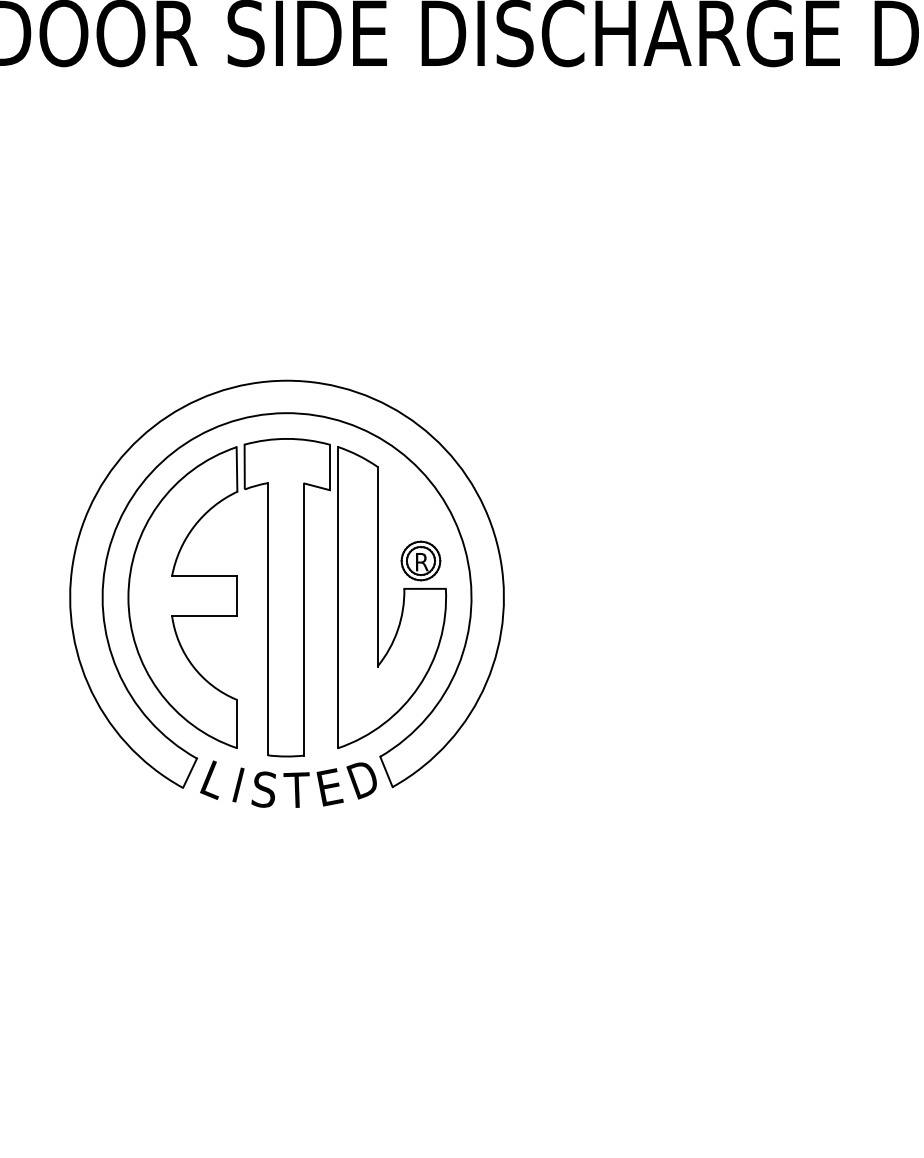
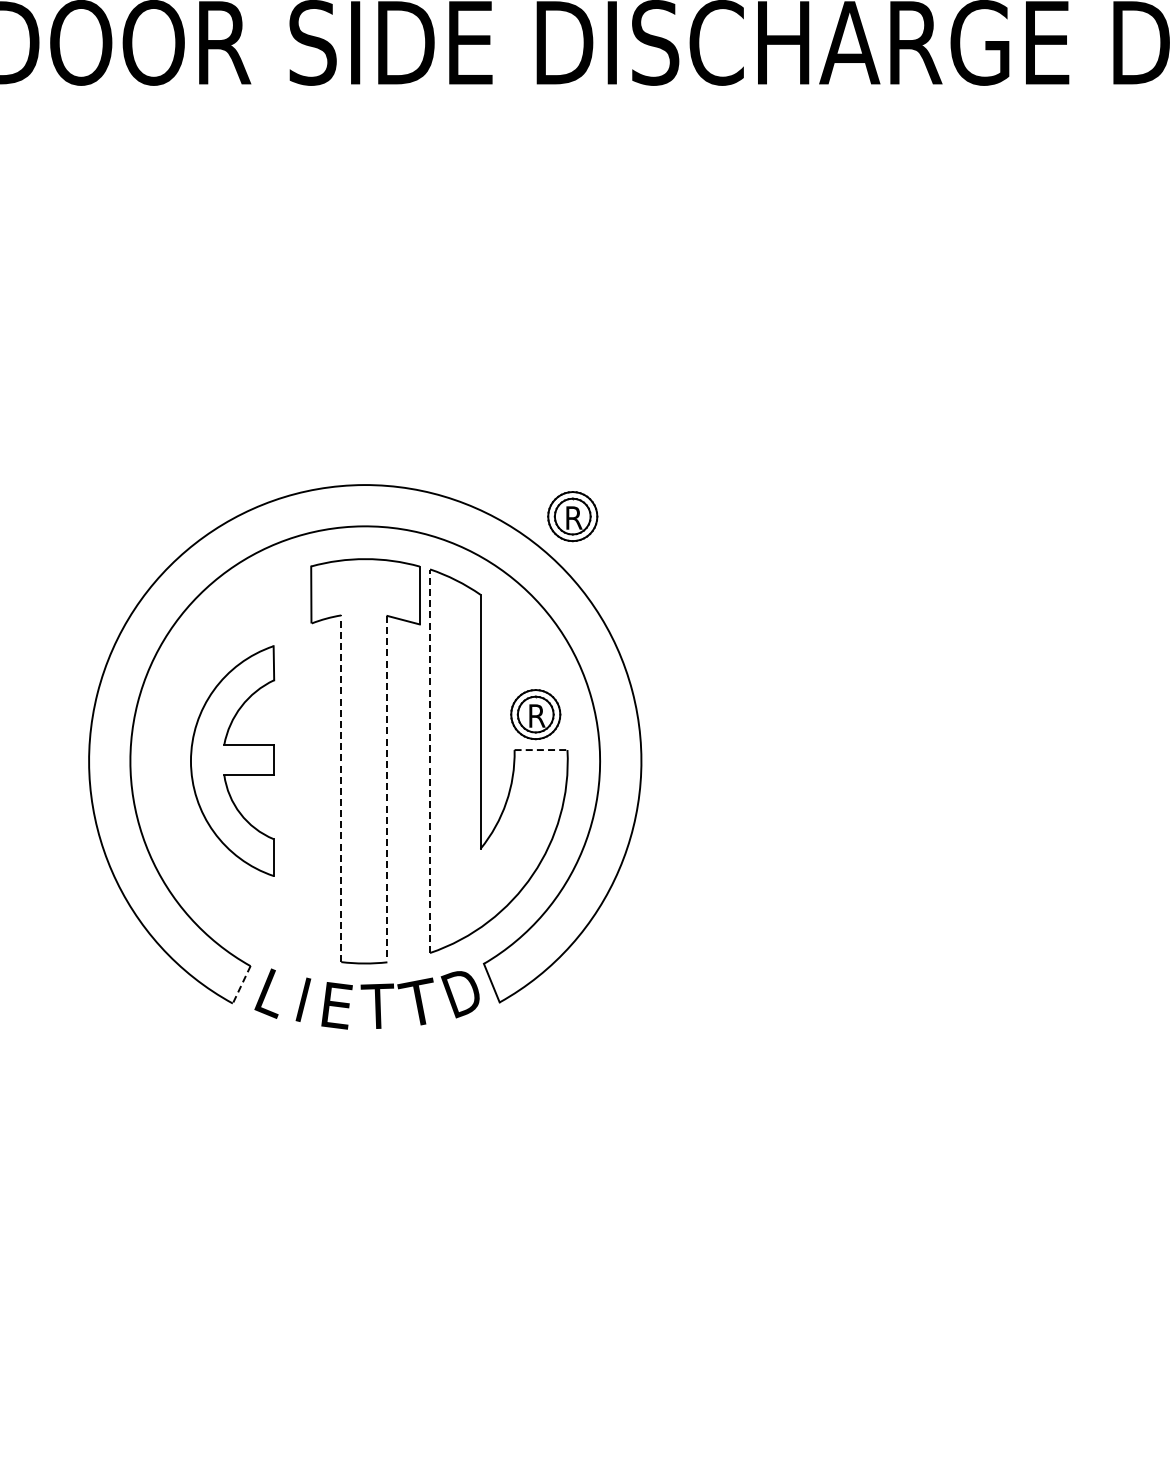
part: (449, 405) -> (572, 516), added
line: (425, 589) -> (541, 750), solid -> dashed
part: (182, 597) -> (232, 760), size x0.6
line: (337, 597) -> (429, 761), solid -> dashed
line: (268, 619) -> (341, 788), solid -> dashed
line: (304, 619) -> (387, 789), solid -> dashed
line: (189, 772) -> (241, 984), solid -> dashed
text: (328, 787) -> (417, 1002), E -> T
text: (264, 789) -> (336, 1005), S -> E

